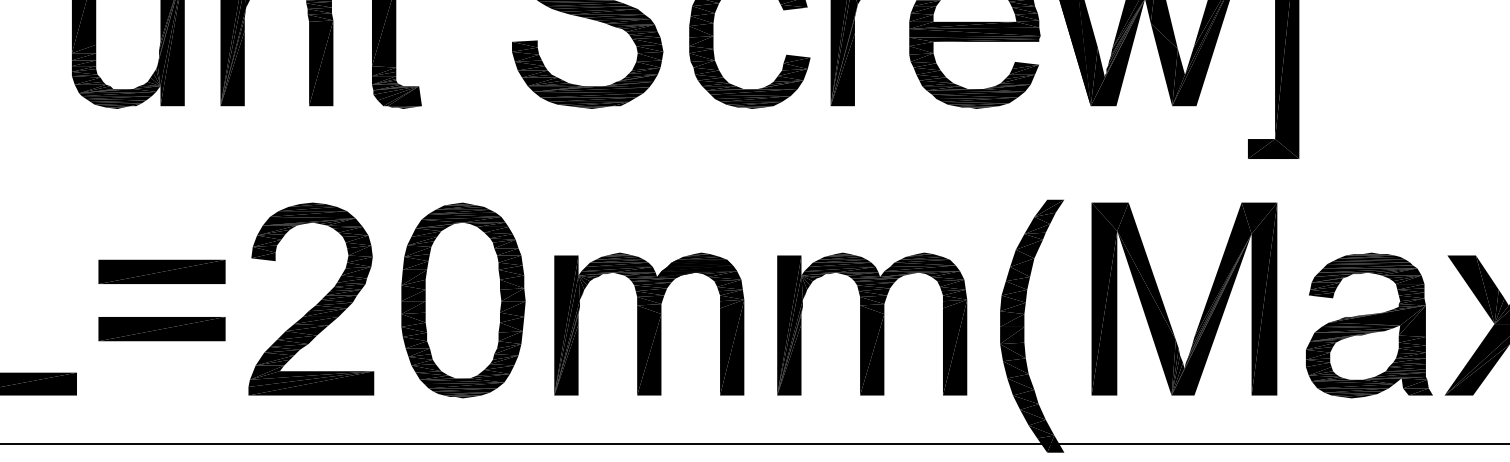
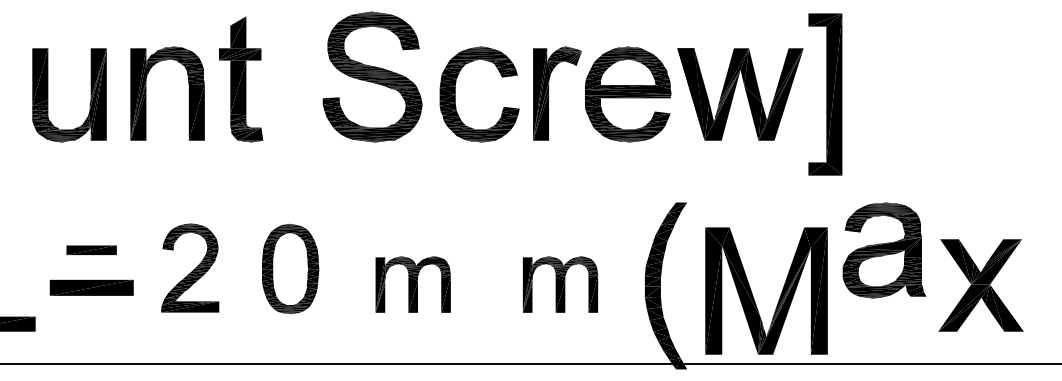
part: (161, 272) -> (91, 250), size x0.6
part: (310, 298) -> (189, 267), size x0.7
part: (463, 299) -> (290, 268), size x0.7
part: (1164, 305) -> (753, 295), moved
part: (647, 323) -> (412, 284), size x0.6
part: (872, 323) -> (560, 284), size x0.6
part: (1369, 325) -> (884, 250), moved

